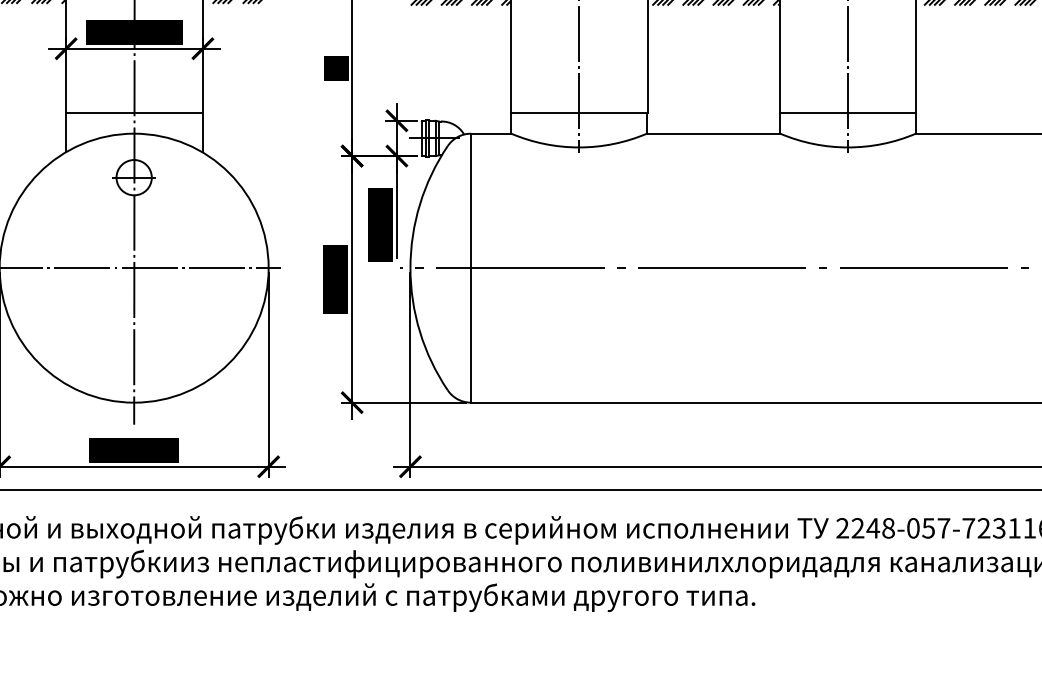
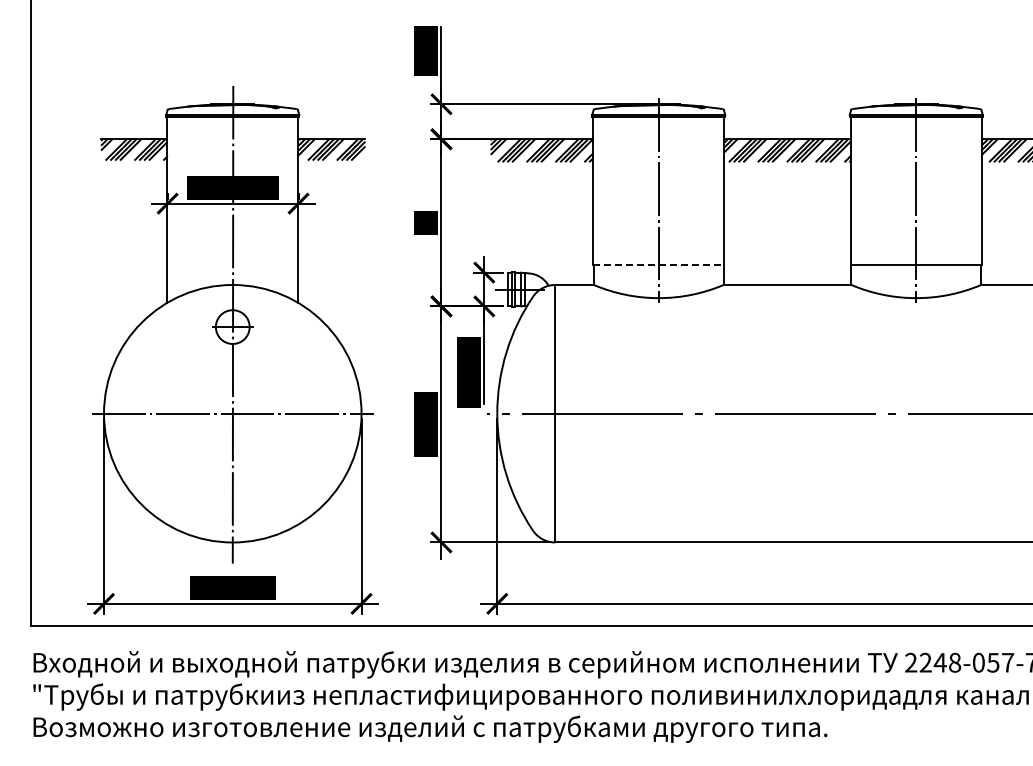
line: (133, 113) -> (232, 265), removed
line: (579, 113) -> (659, 265), solid -> dashed

